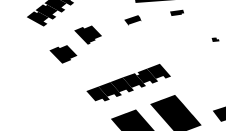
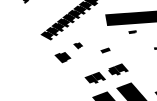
part: (132, 20) -> (105, 50), moved
part: (88, 34) -> (78, 45), size x0.6
fill: (134, 80) -> (106, 73), removed
fill: (96, 93) -> (83, 81), removed

